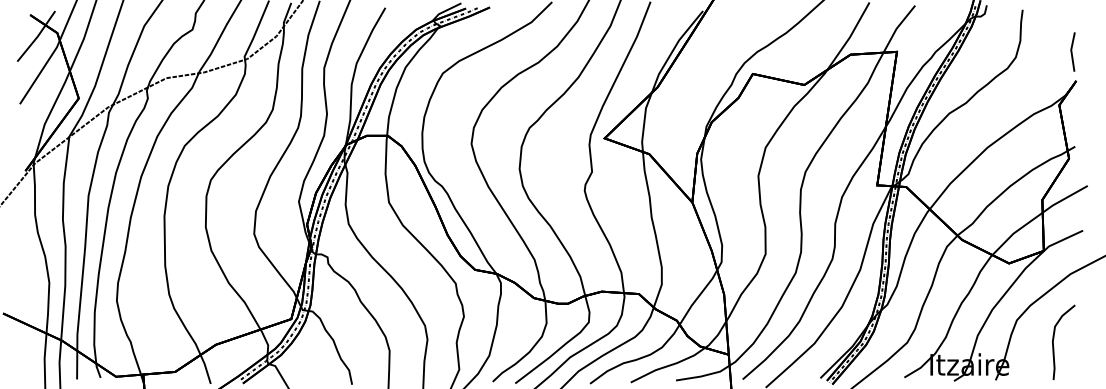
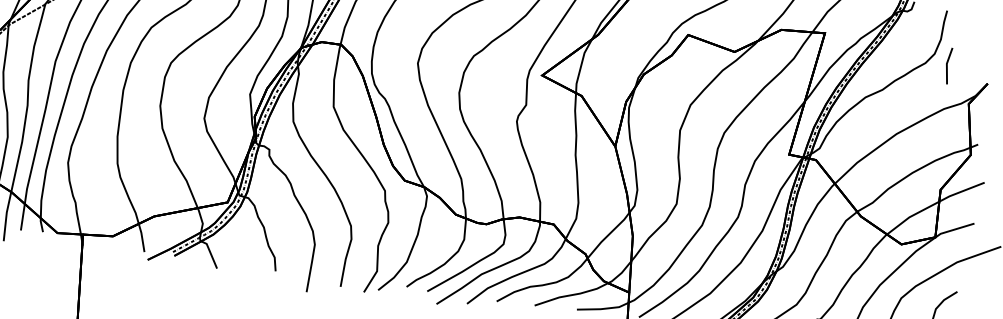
line: (1072, 51) -> (947, 65), moved

